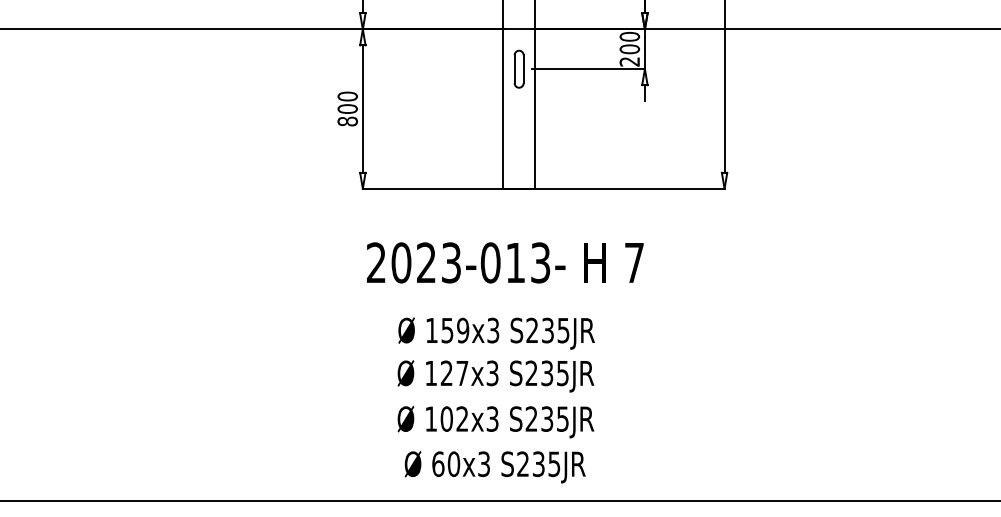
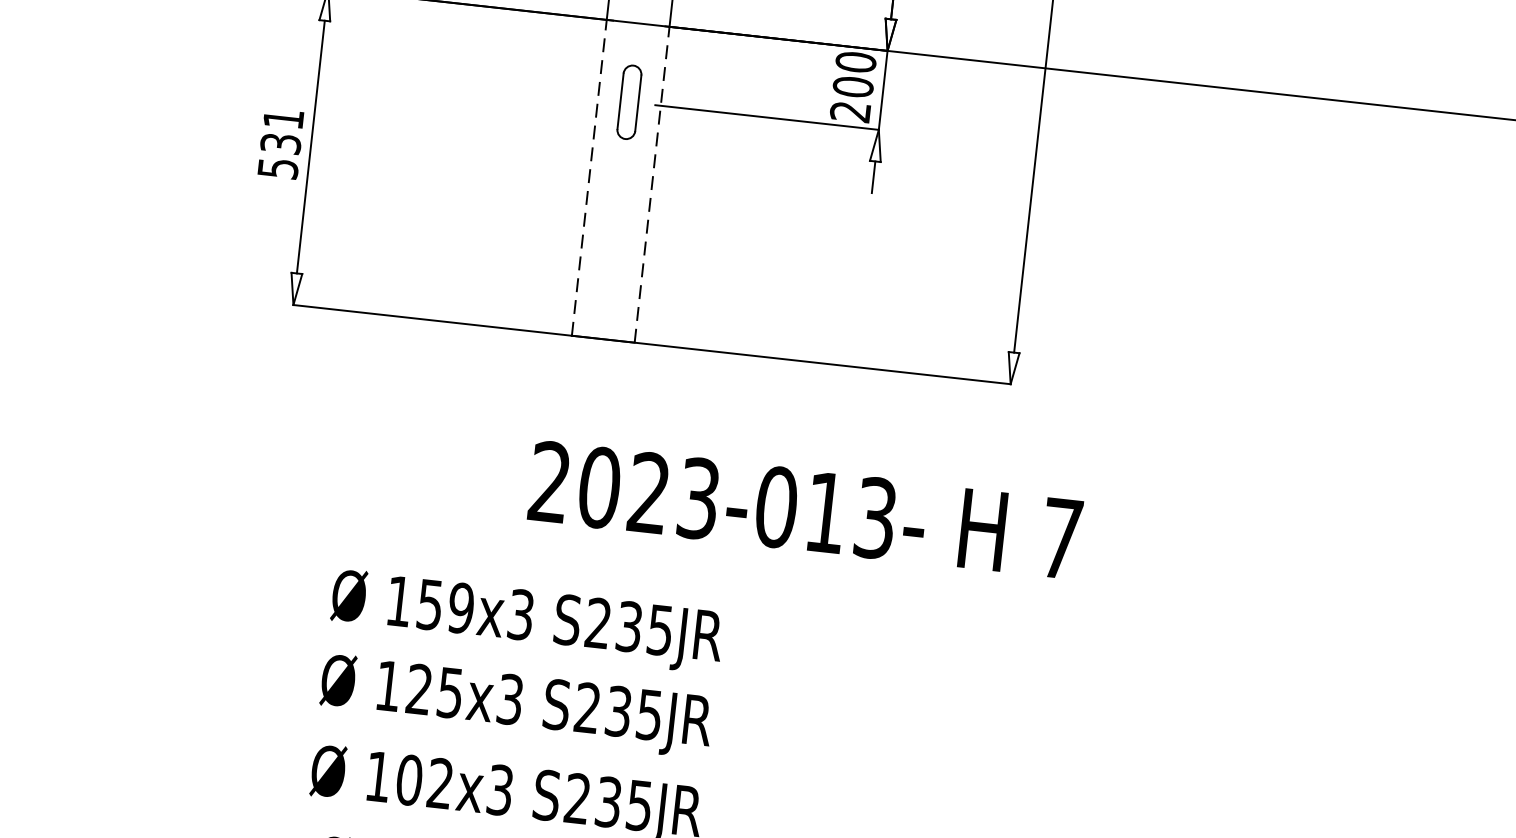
text: (347, 108) -> (280, 142), 800 -> 531
line: (503, 109) -> (589, 178), solid -> dashed
line: (534, 109) -> (651, 185), solid -> dashed
text: (505, 262) -> (805, 509), moved
text: (462, 373) -> (450, 693), 127x3 -> 125x3

